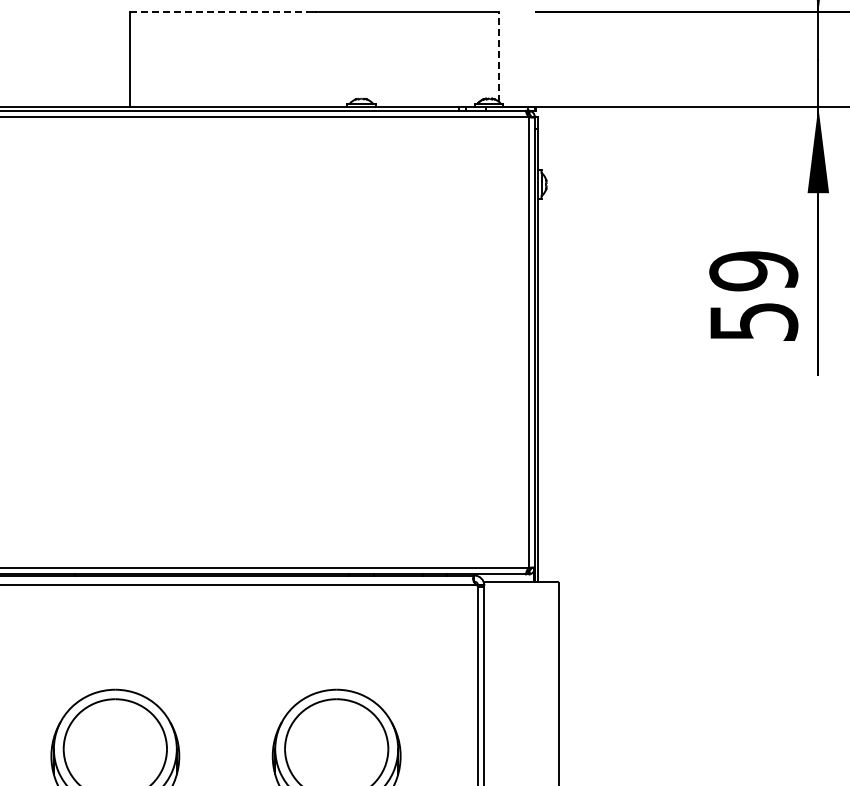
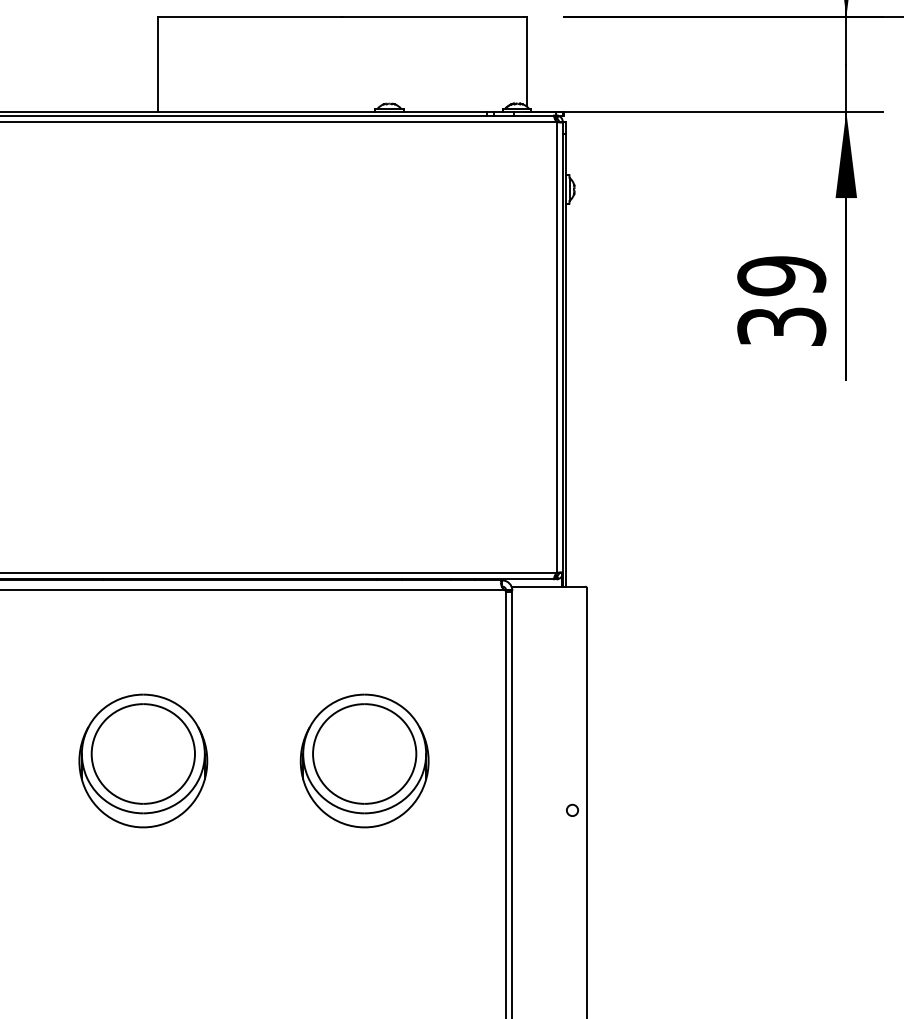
line: (221, 12) -> (249, 17), dashed -> solid
line: (498, 56) -> (526, 61), dashed -> solid
text: (753, 321) -> (781, 326), 59 -> 39

